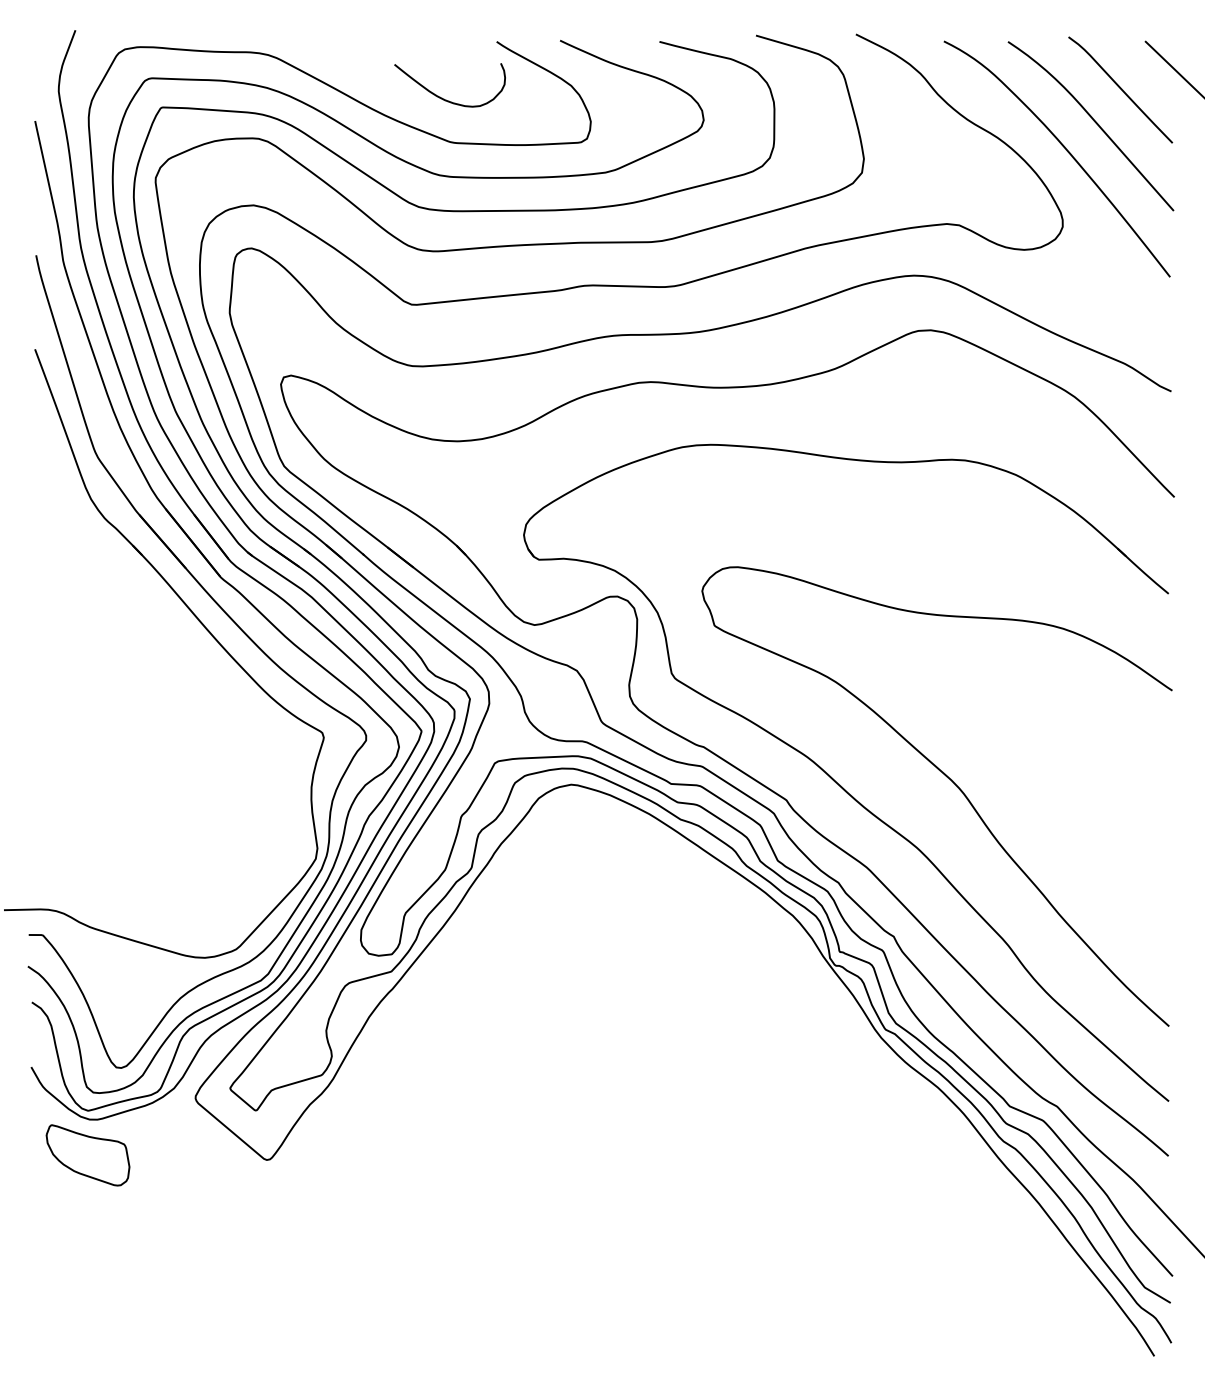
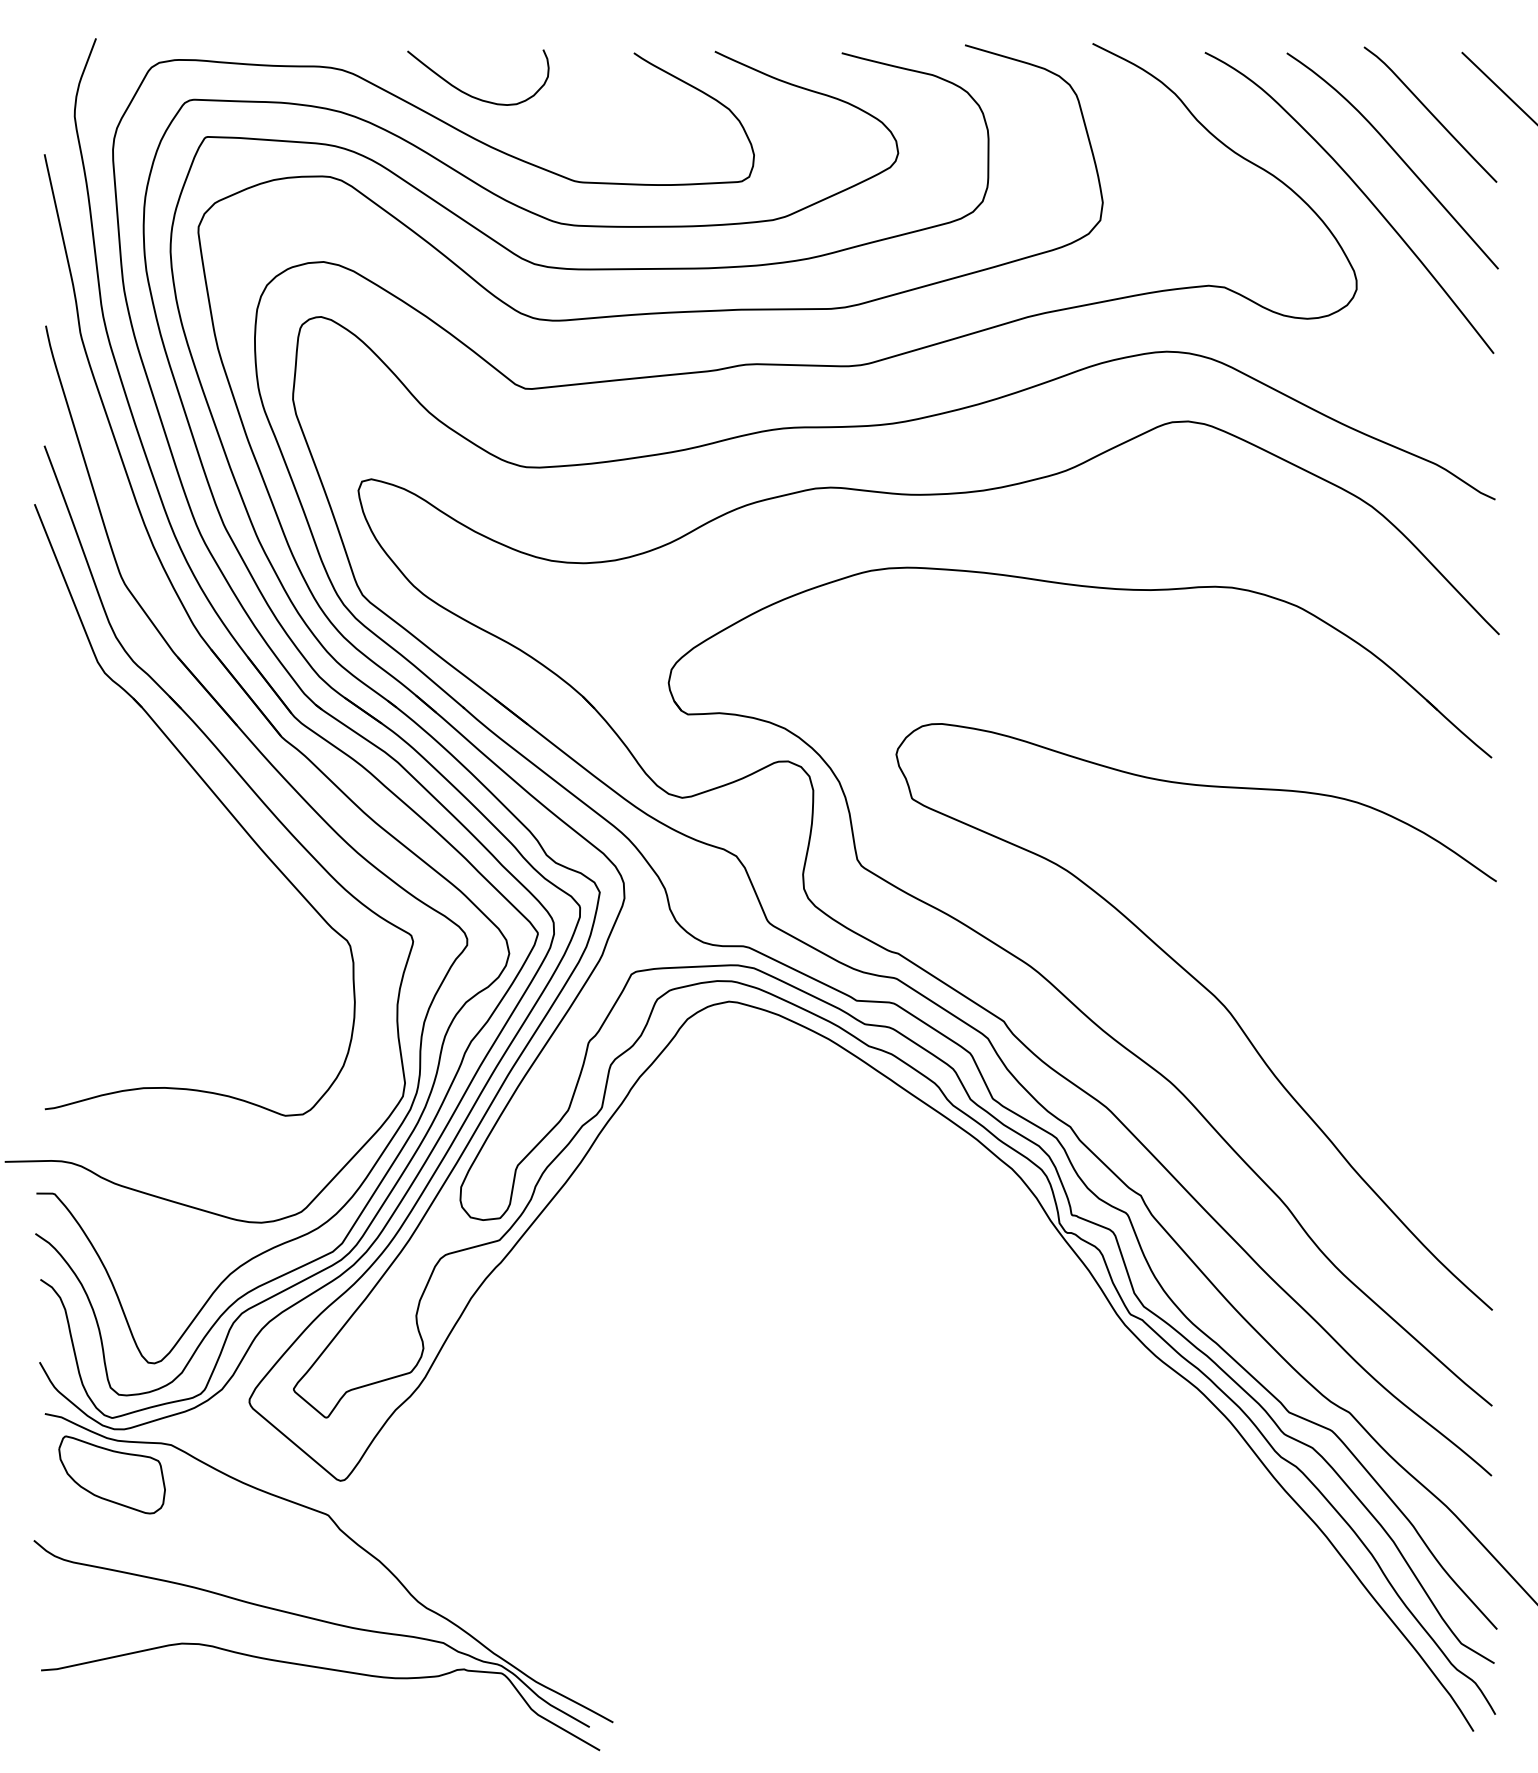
curve: (442, 97) -> (468, 93), moved
part: (167, 622) -> (213, 794), added
part: (245, 1267) -> (313, 1617), added

